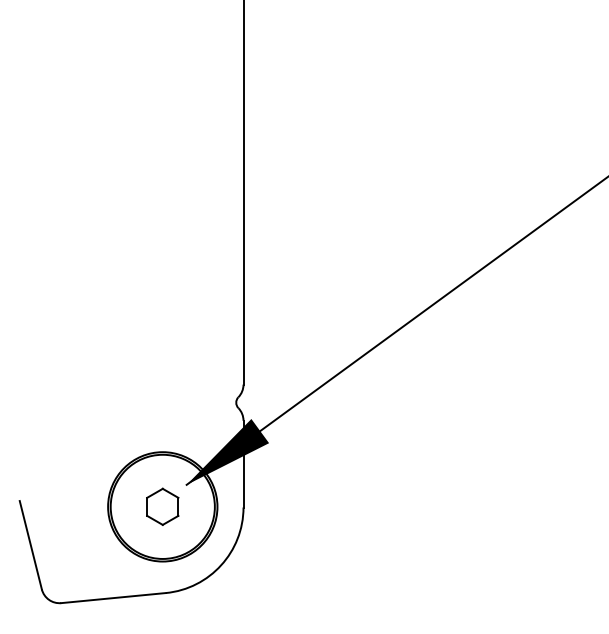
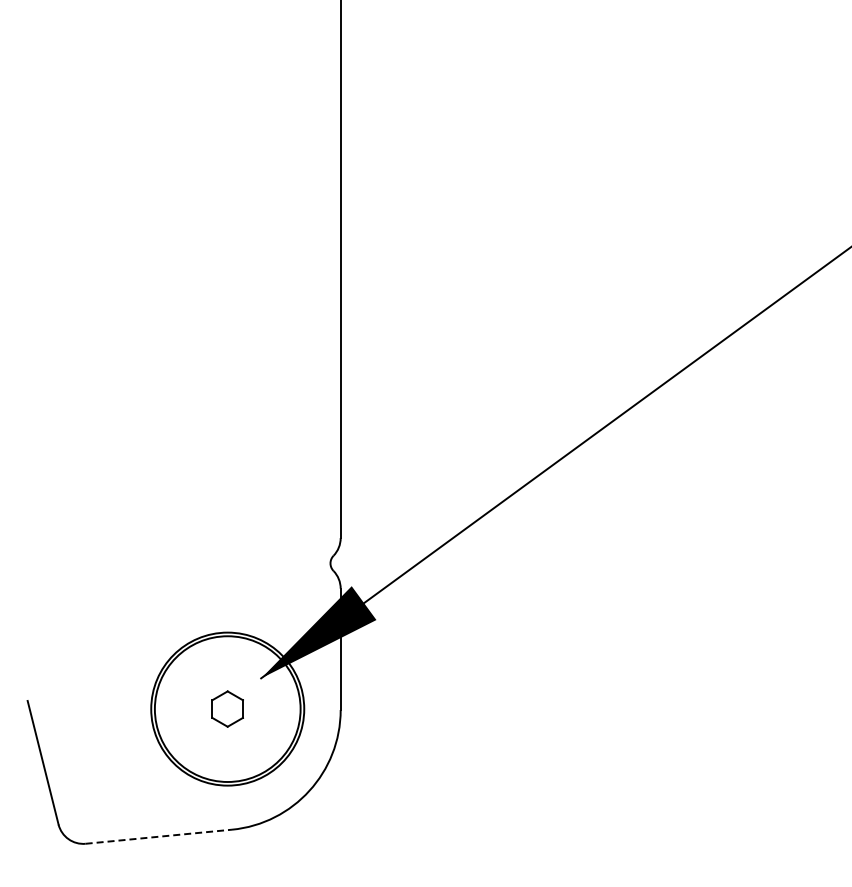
part: (162, 506) -> (227, 708), size x0.7
line: (113, 597) -> (158, 836), solid -> dashed

